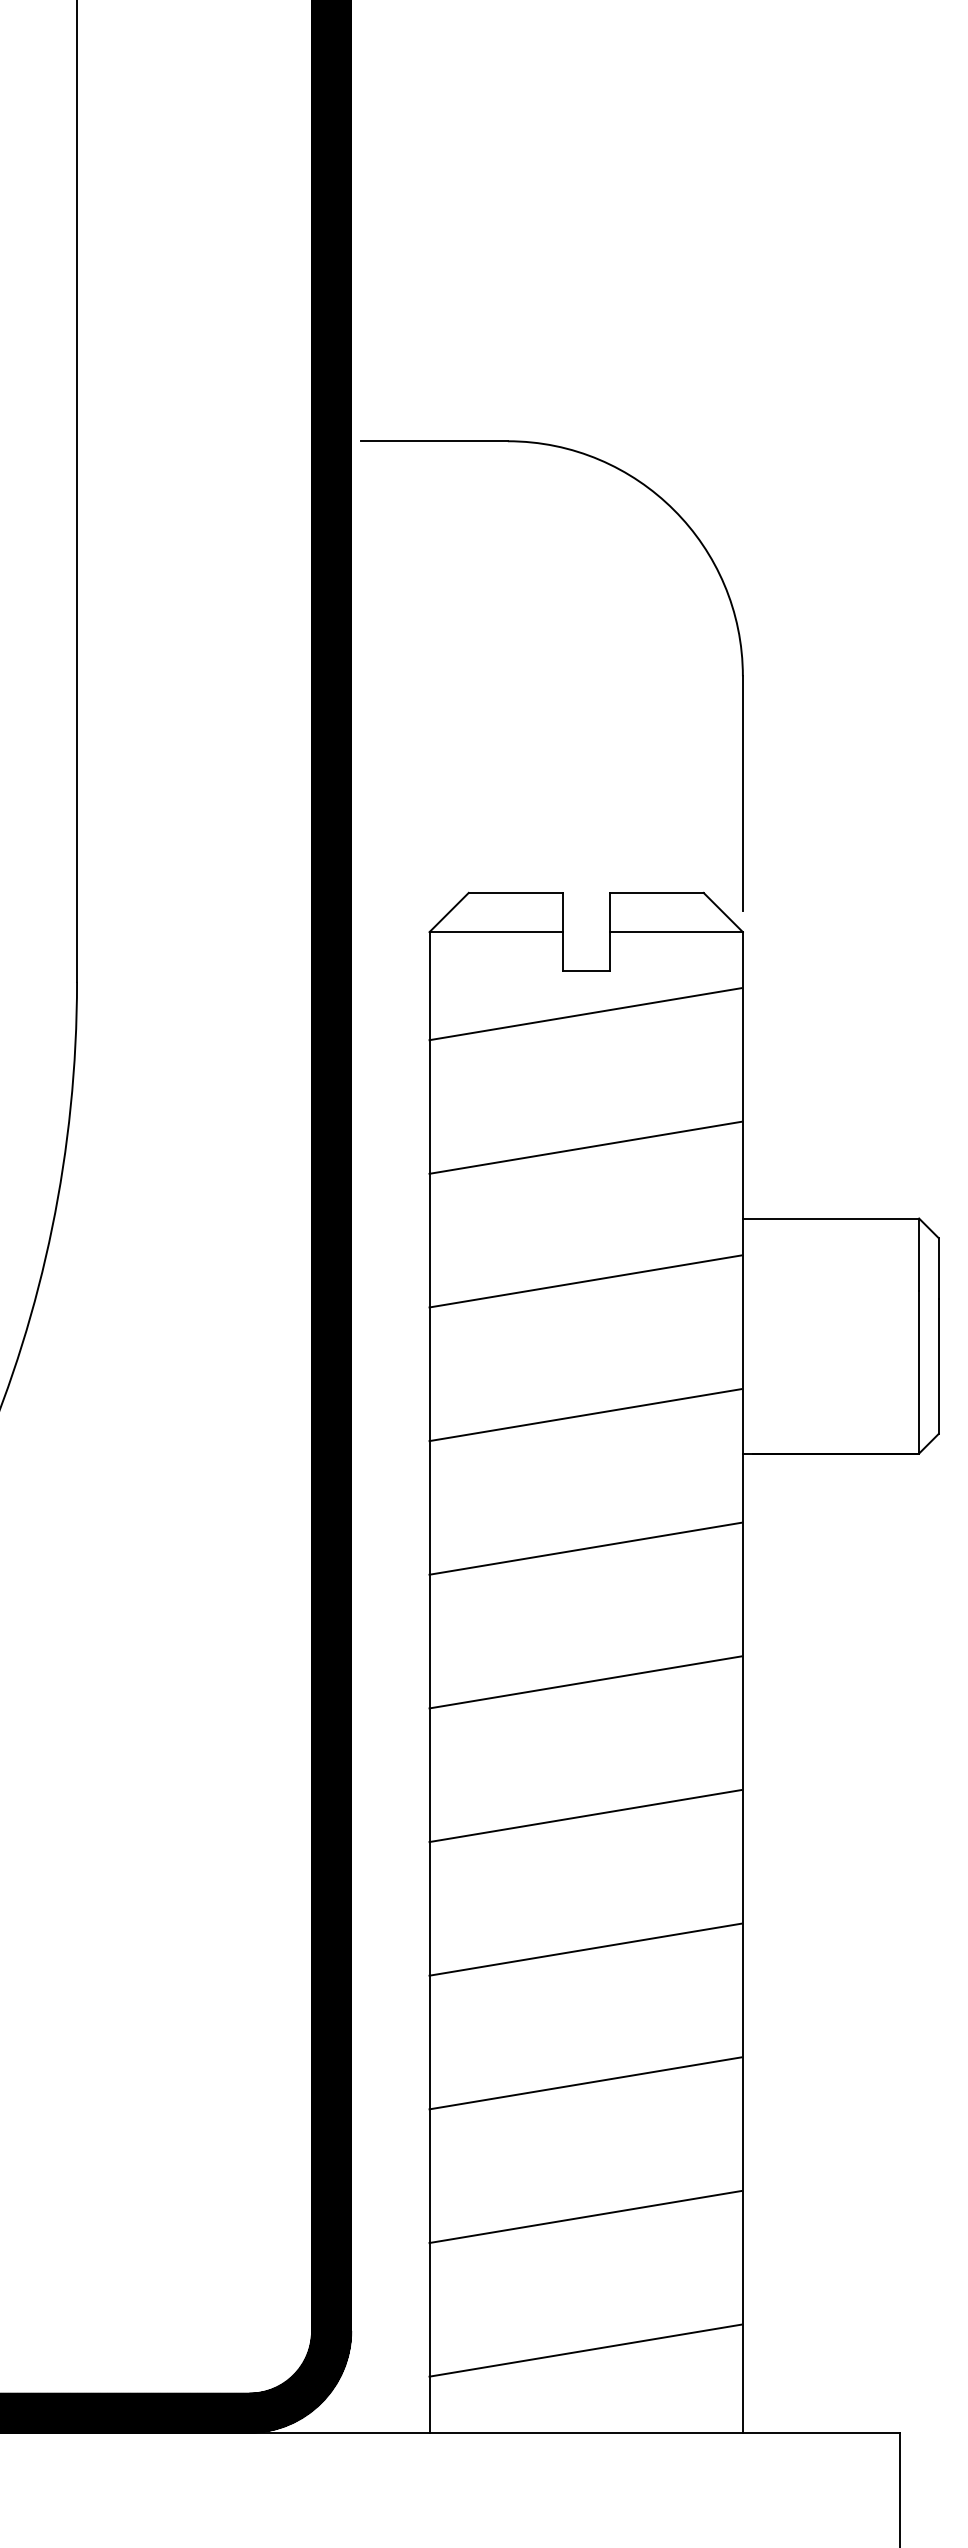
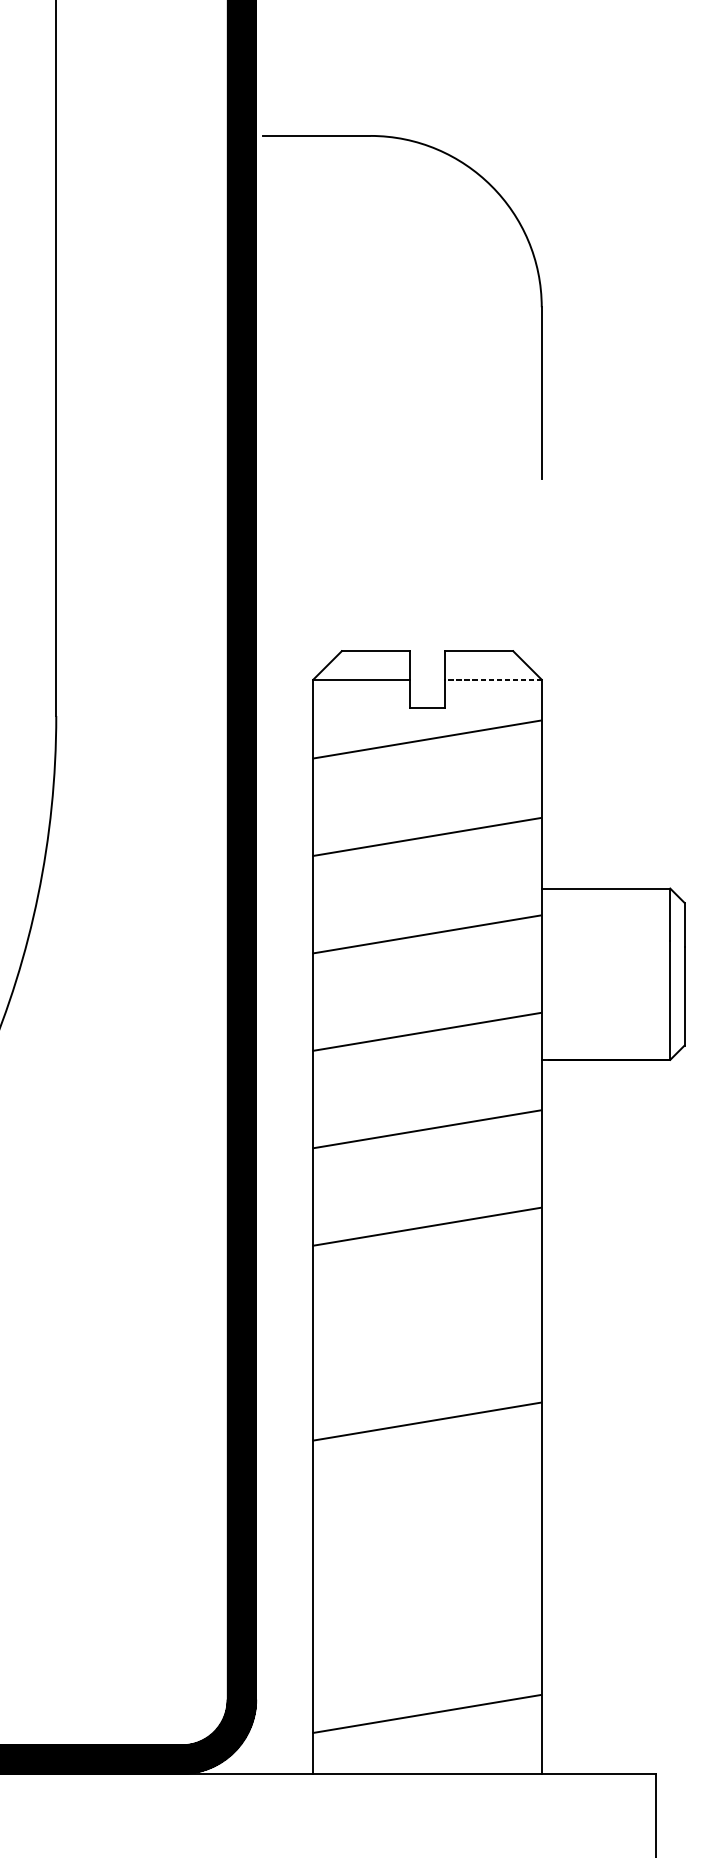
part: (741, 669) -> (540, 302), moved
line: (676, 932) -> (493, 680), solid -> dashed
line: (585, 1816) -> (427, 1324), removed
line: (585, 2083) -> (427, 1519), removed
line: (585, 2217) -> (427, 1616), removed

